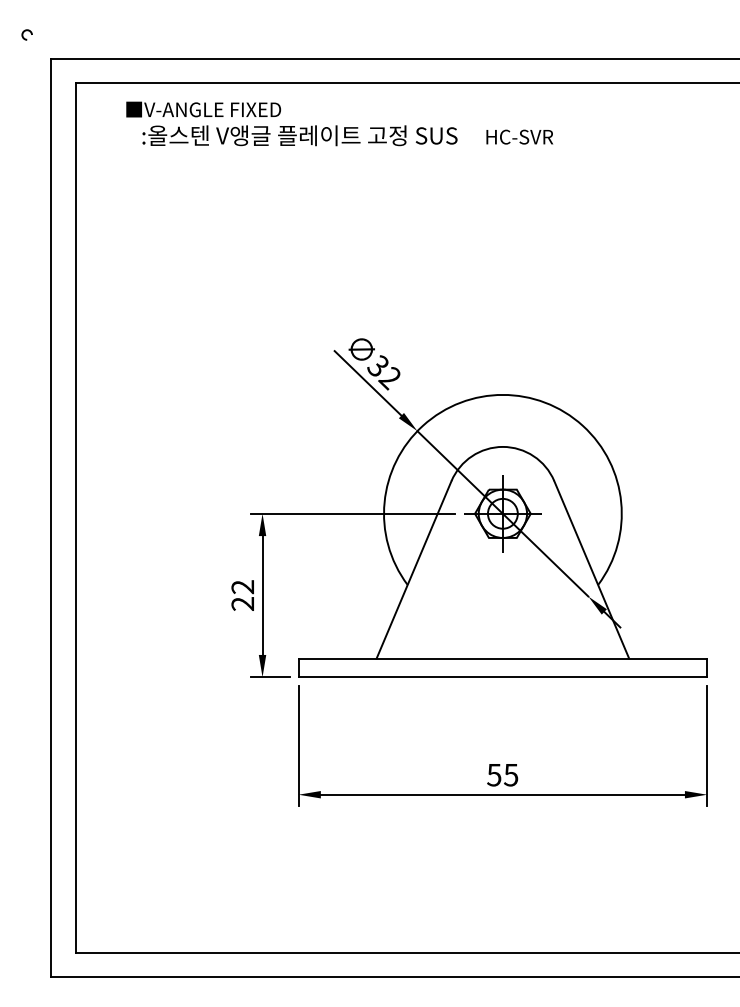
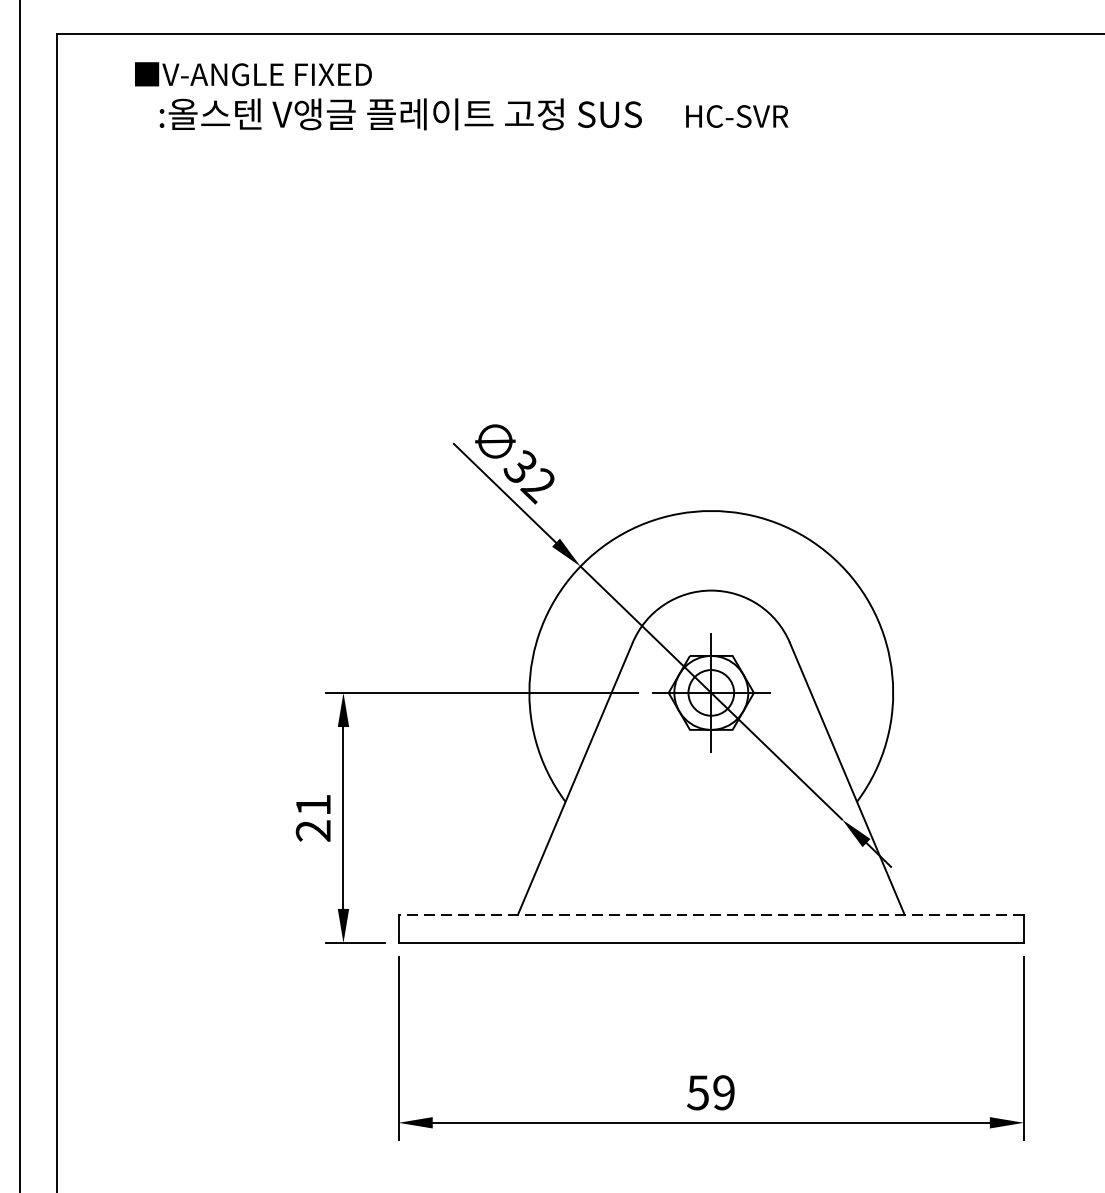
text: (242, 587) -> (312, 805), 22 -> 21
line: (502, 658) -> (710, 914), solid -> dashed
text: (511, 774) -> (724, 1091), 55 -> 59

